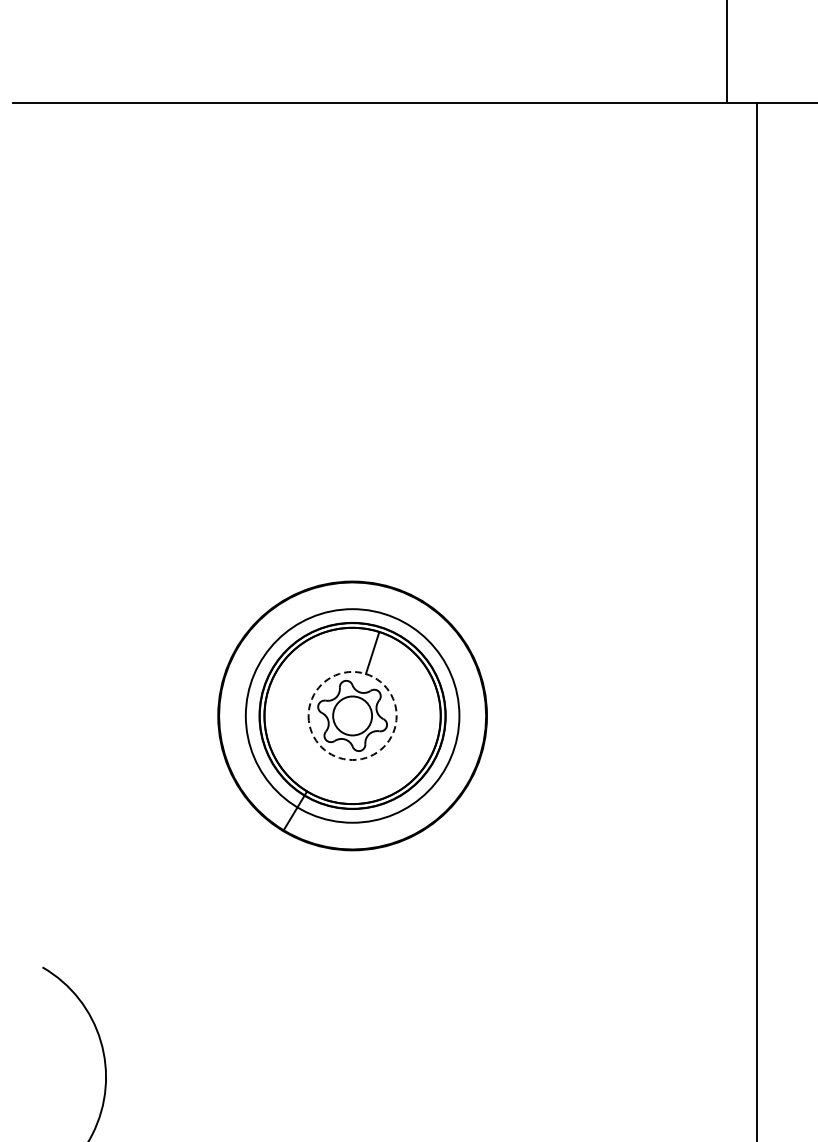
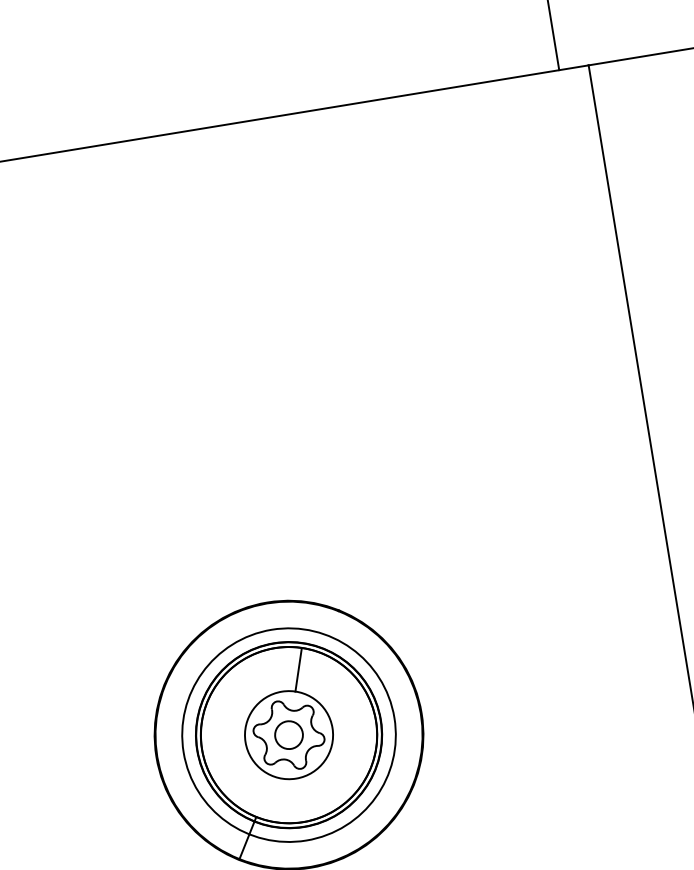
circle: (352, 715) -> (288, 734), dashed -> solid
circle: (352, 715) -> (288, 734), size x0.71

